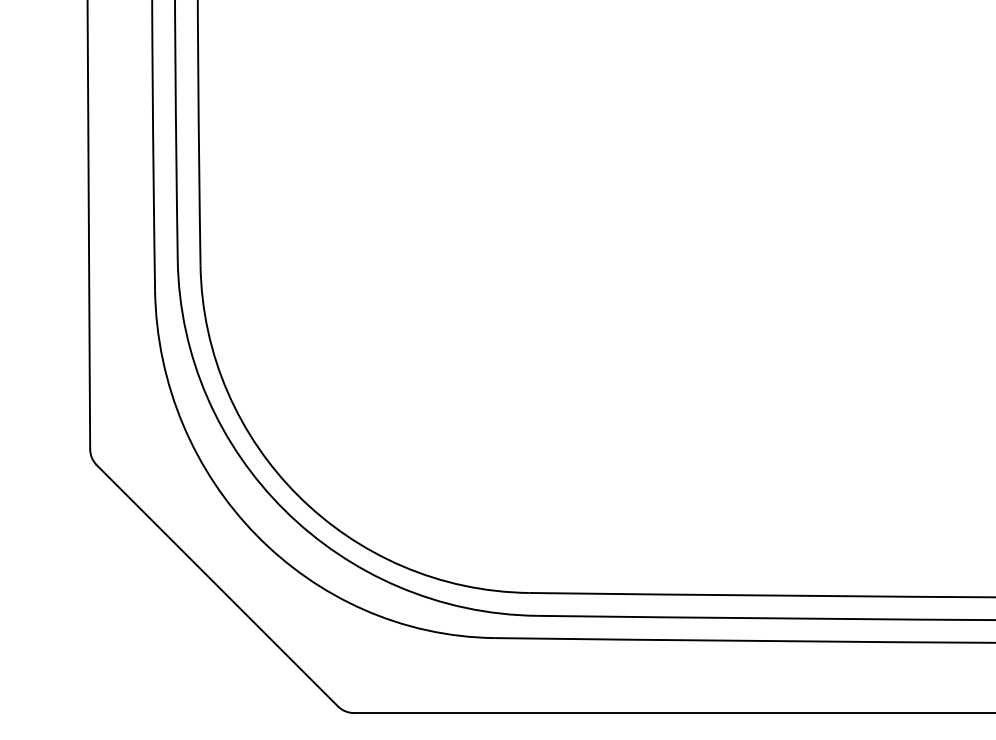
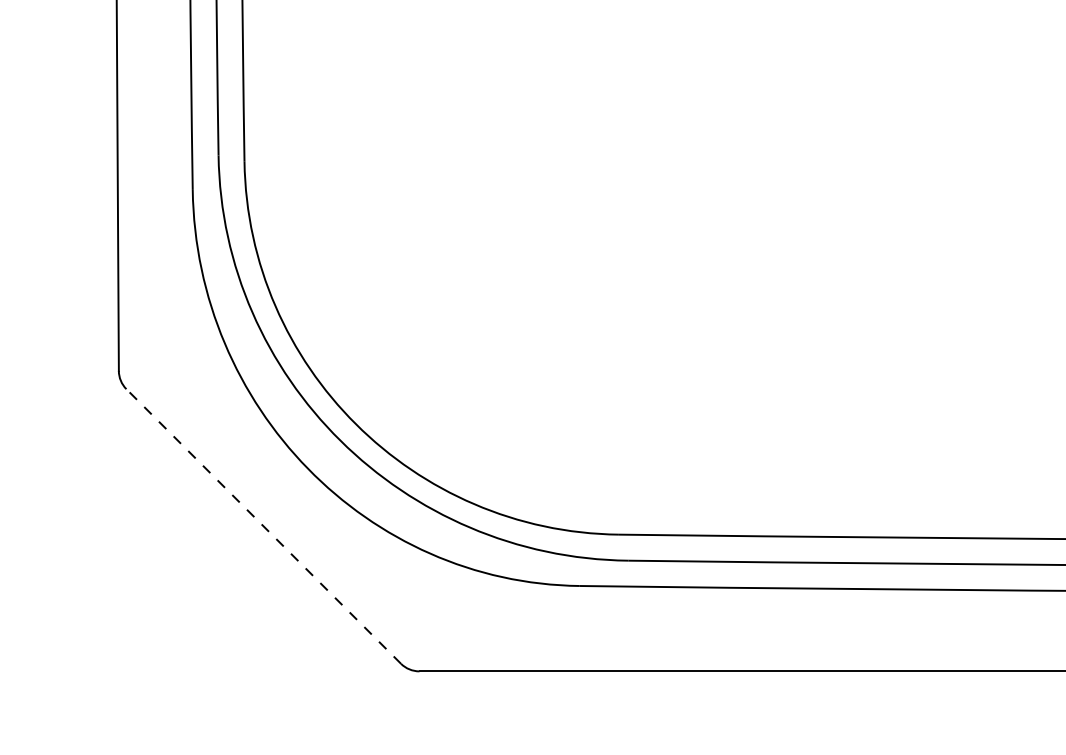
line: (217, 585) -> (263, 526), solid -> dashed

